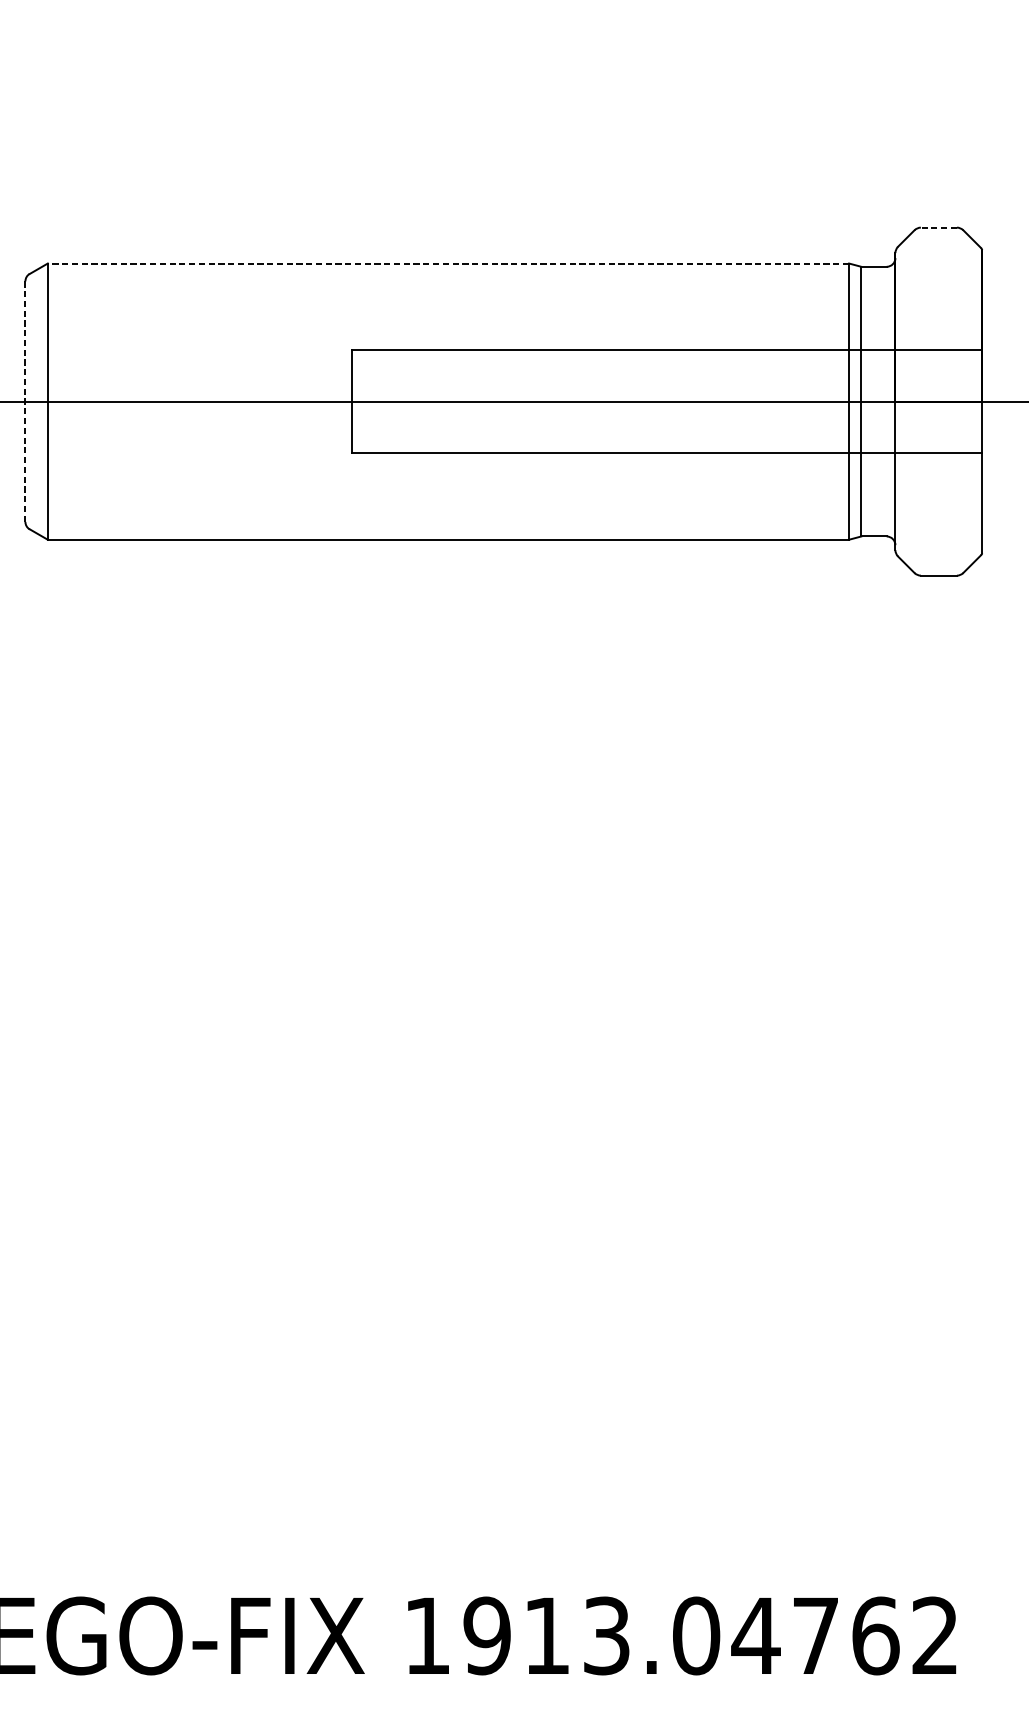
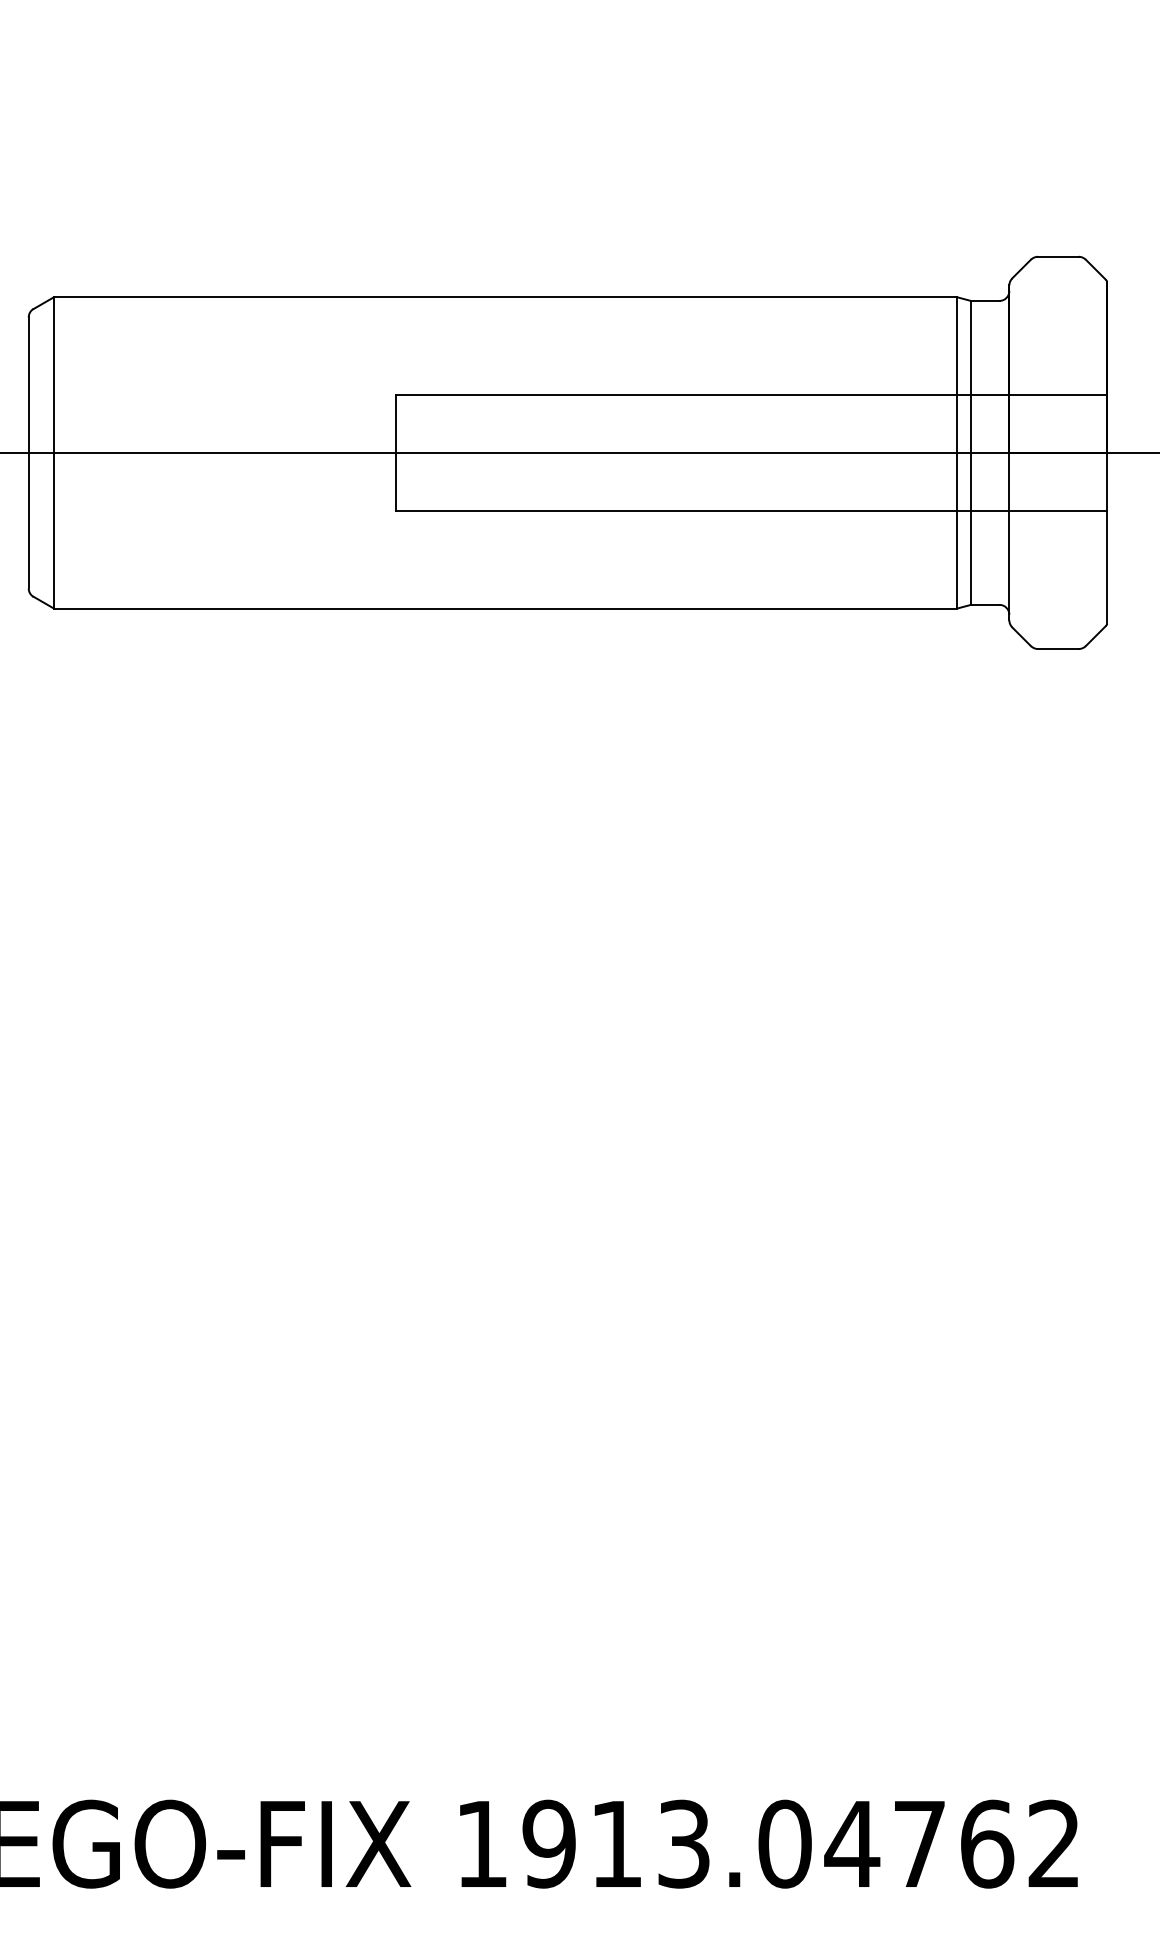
line: (938, 227) -> (1057, 256), dashed -> solid
line: (448, 263) -> (505, 297), dashed -> solid
line: (25, 401) -> (28, 452), dashed -> solid

